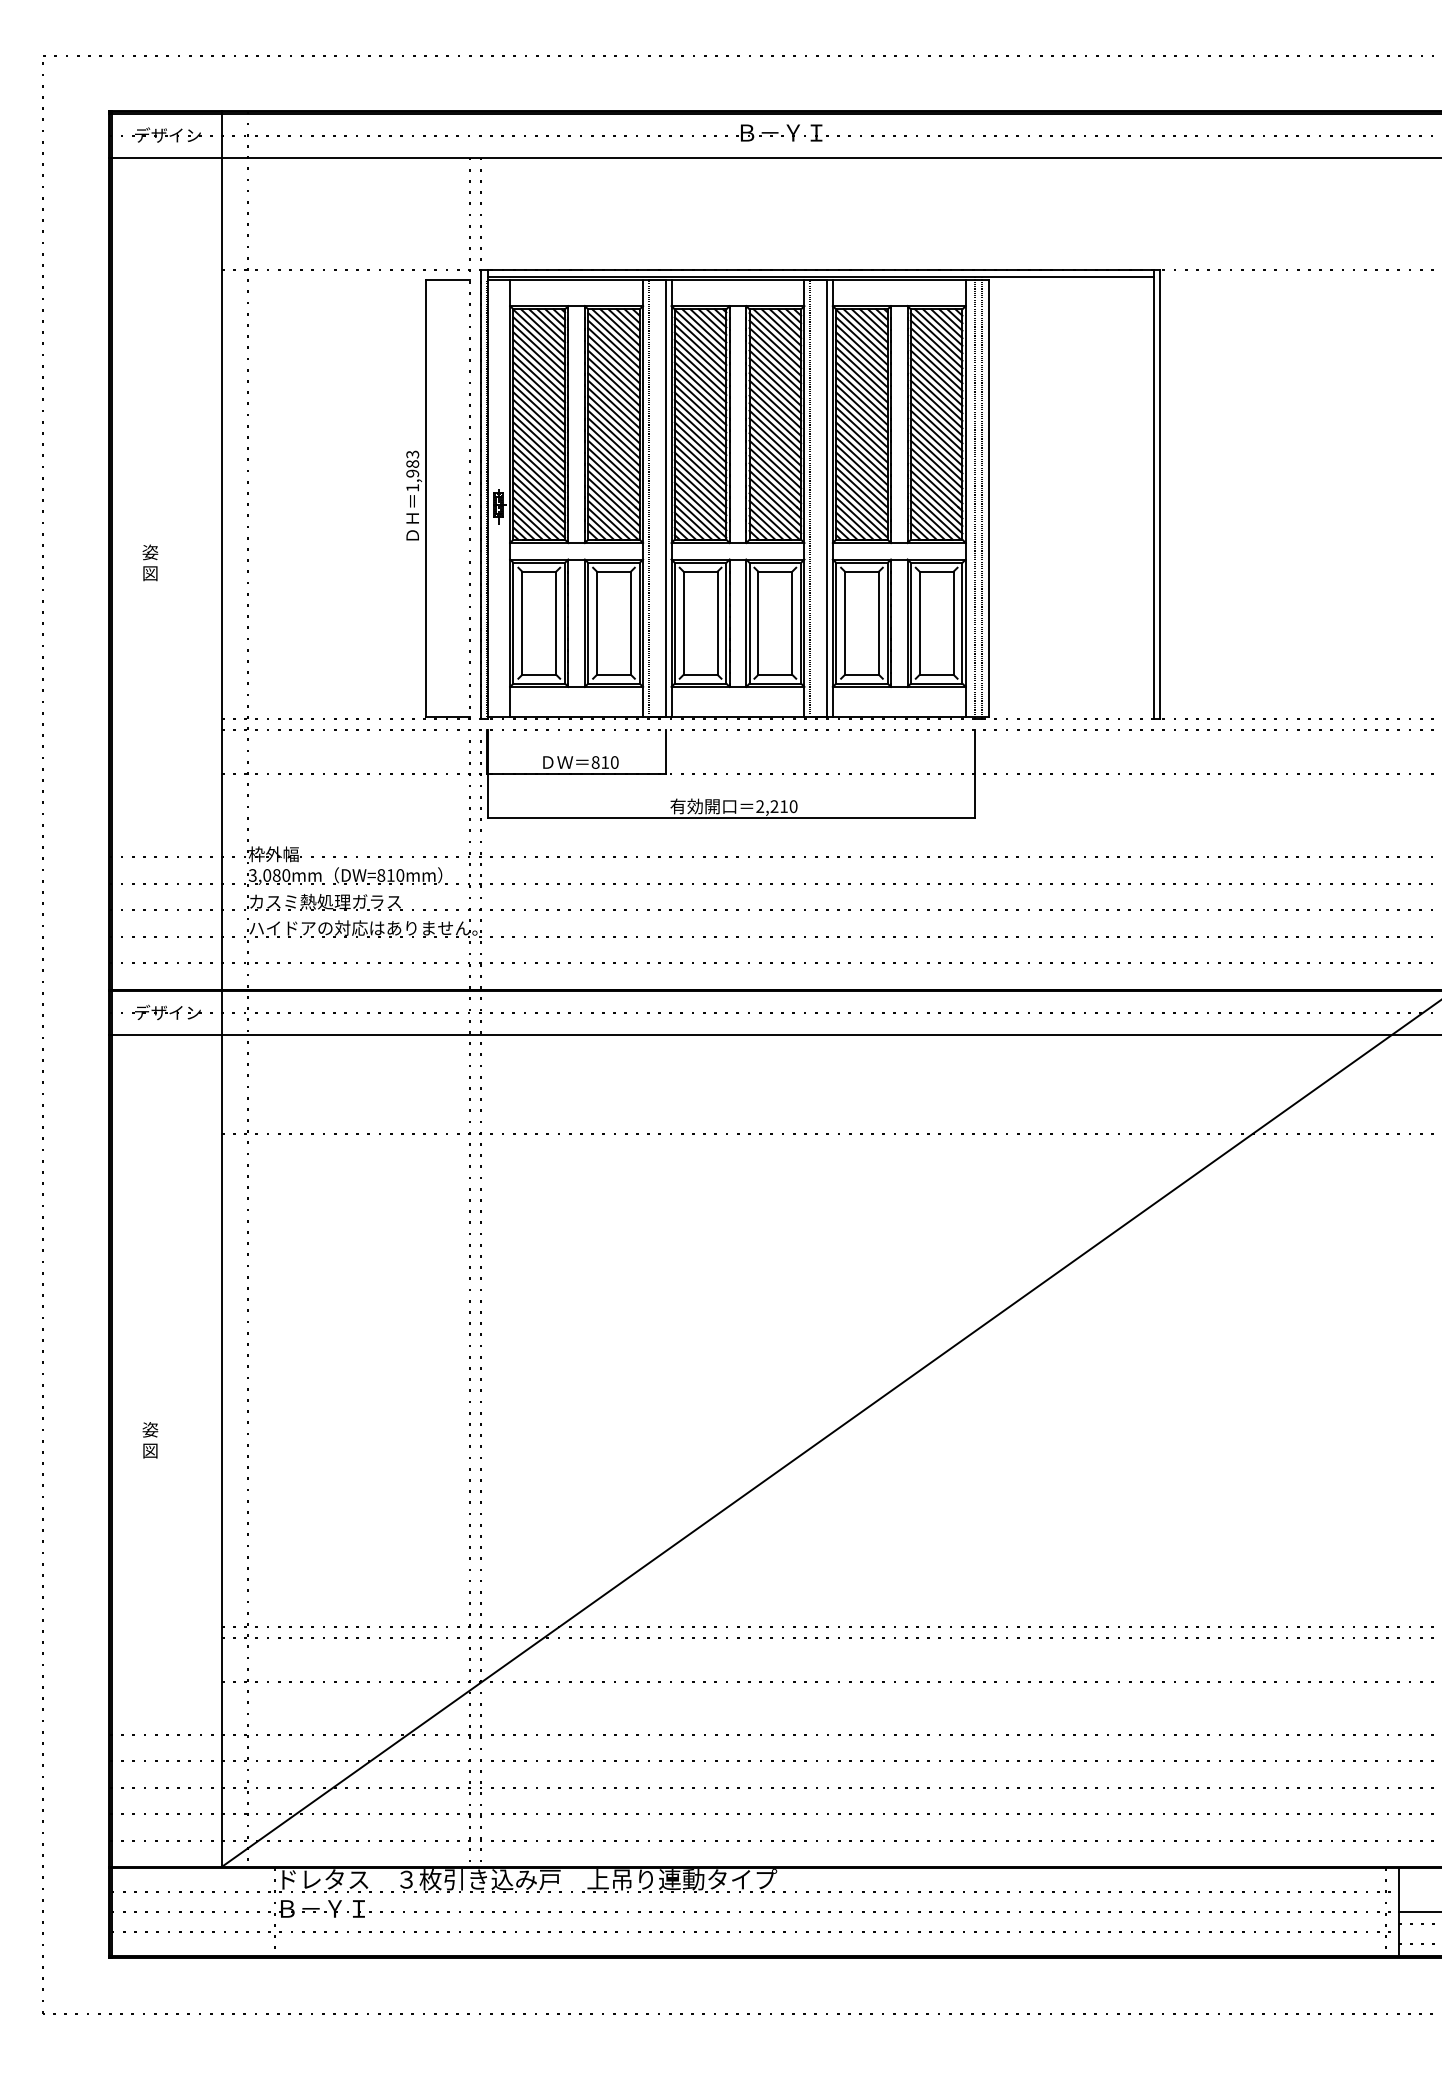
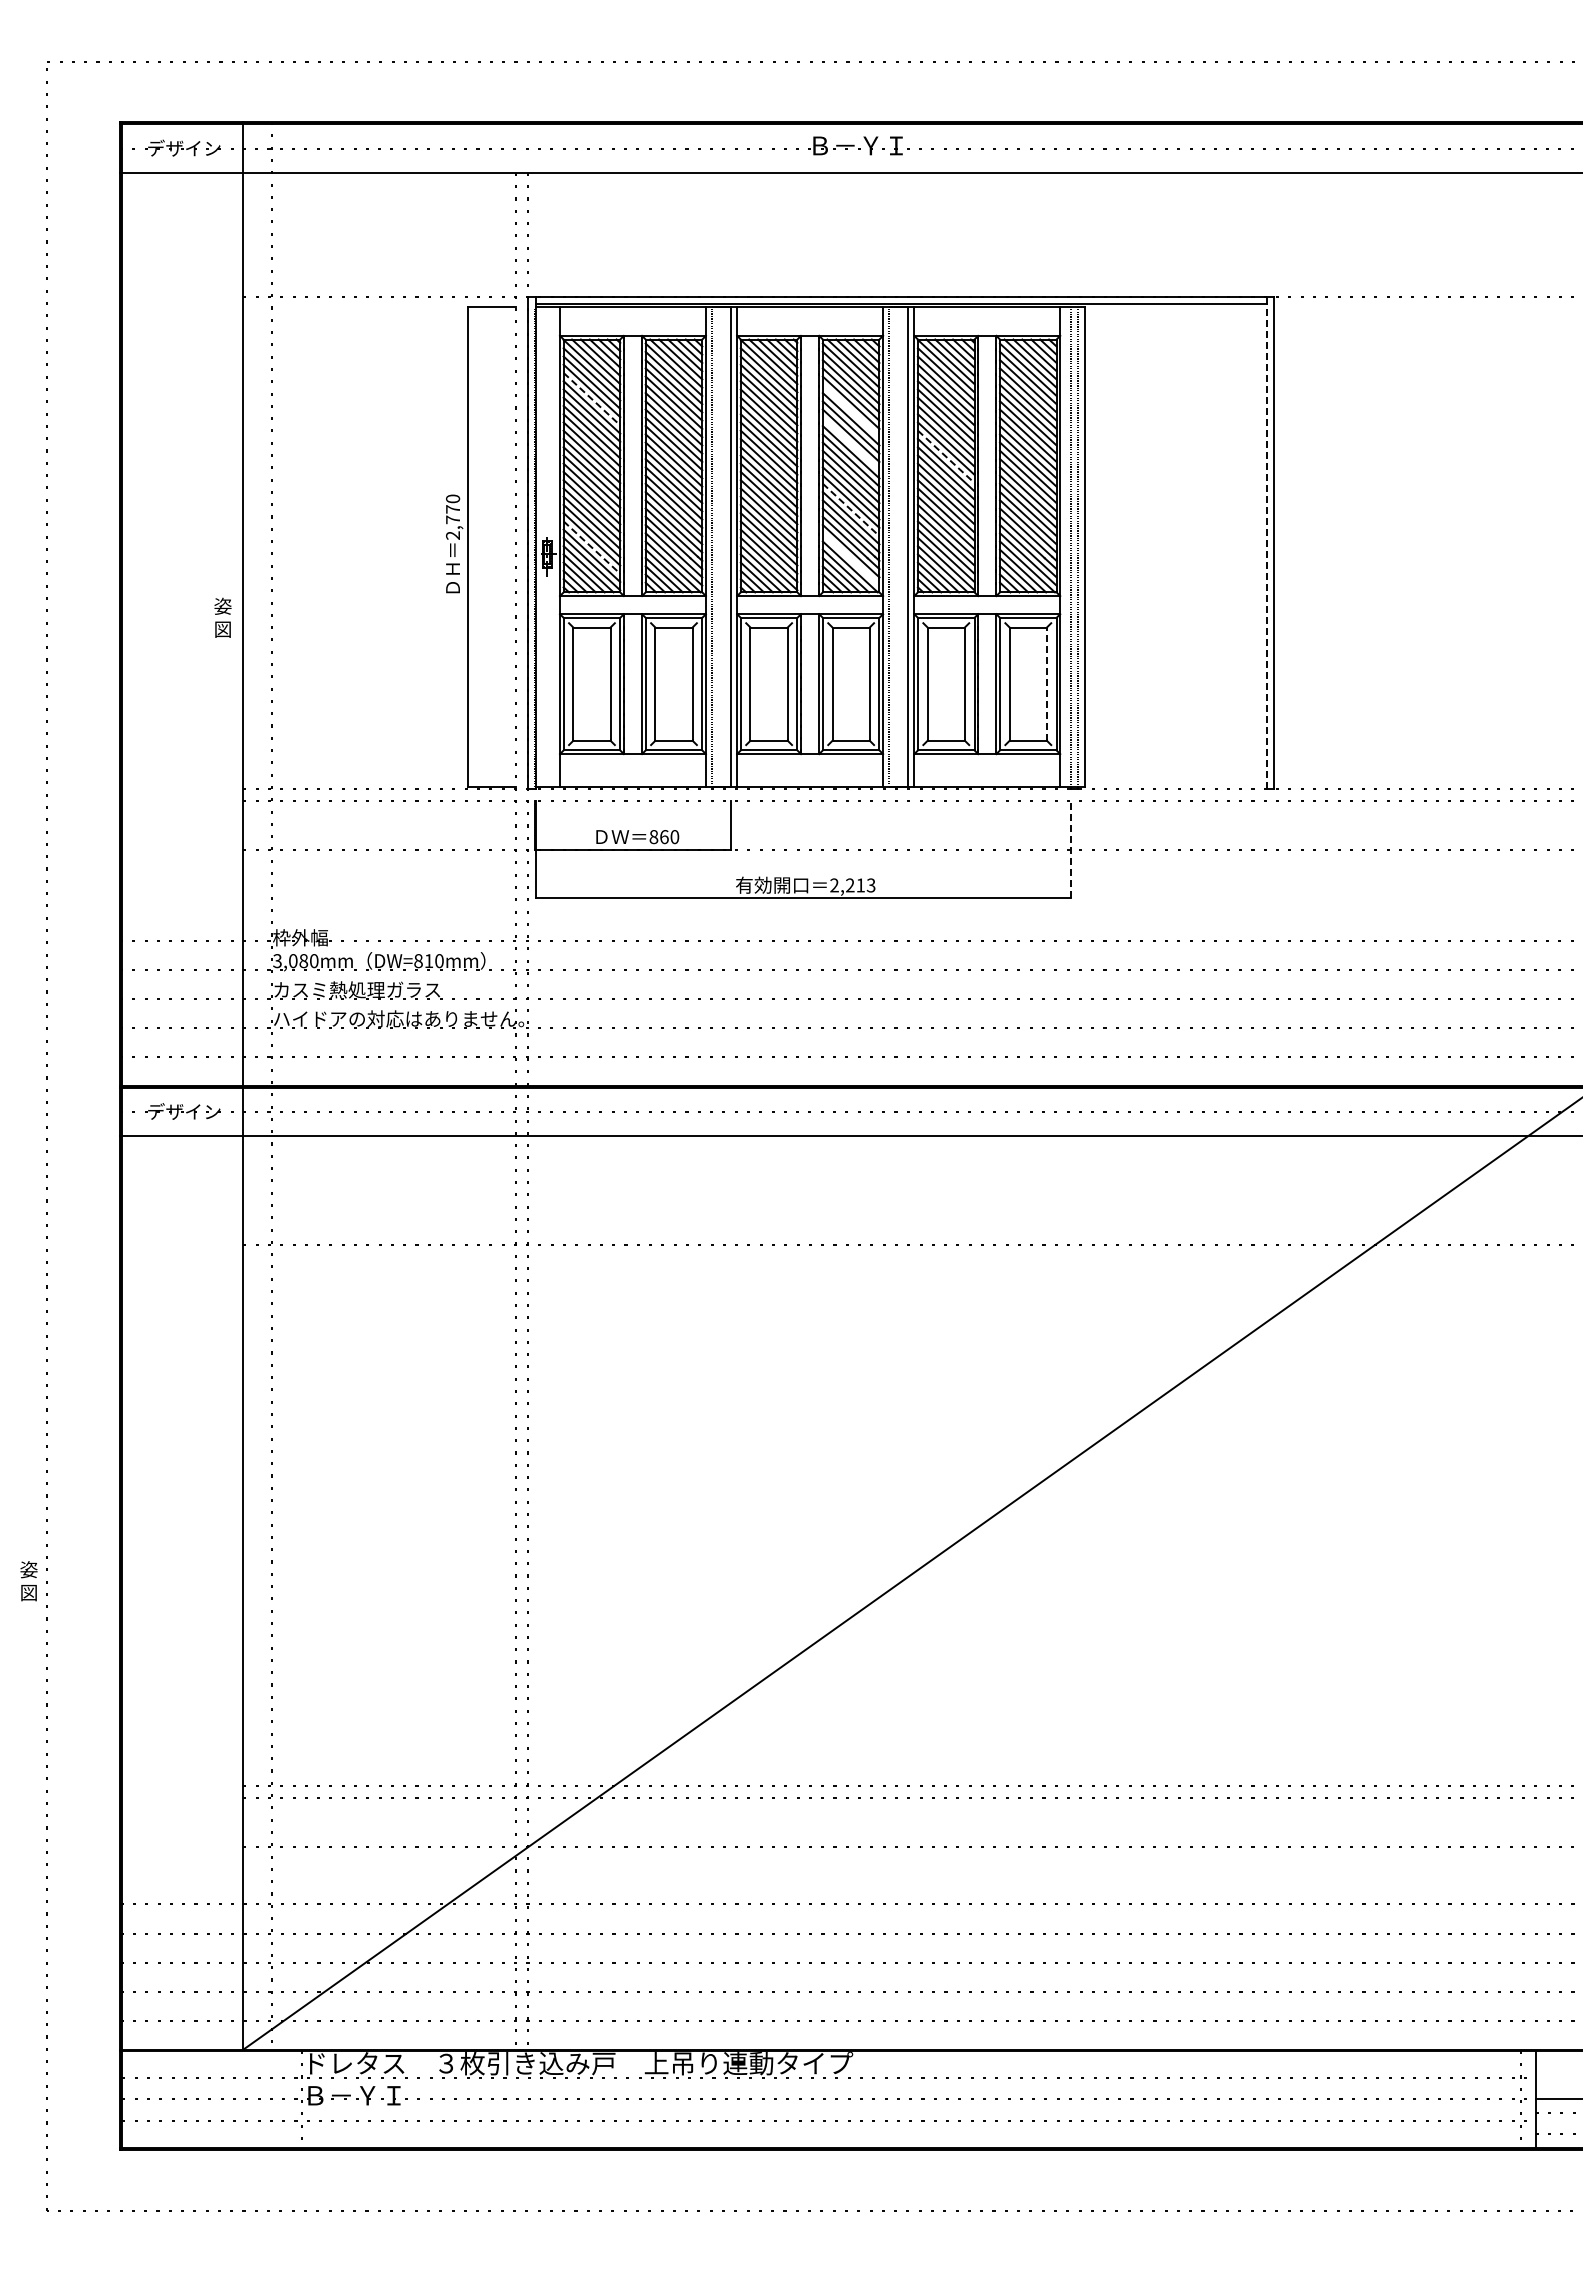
line: (538, 364) -> (591, 399), solid -> dashed
line: (774, 374) -> (850, 410), removed
line: (774, 404) -> (850, 443), removed
line: (862, 415) -> (946, 456), solid -> dashed
line: (775, 464) -> (851, 509), solid -> dashed
text: (413, 470) -> (453, 516), 1,983 -> 2,770
line: (1153, 494) -> (1266, 542), solid -> dashed
line: (538, 498) -> (591, 547), solid -> dashed
line: (774, 509) -> (850, 559), removed
text: (149, 562) -> (222, 617), moved
line: (953, 623) -> (1046, 684), solid -> dashed
text: (605, 762) -> (664, 837), 810 -> 860
line: (975, 773) -> (1070, 849), solid -> dashed
text: (792, 806) -> (870, 885), 2,210 -> 2,213
text: (149, 1440) -> (28, 1581), moved

